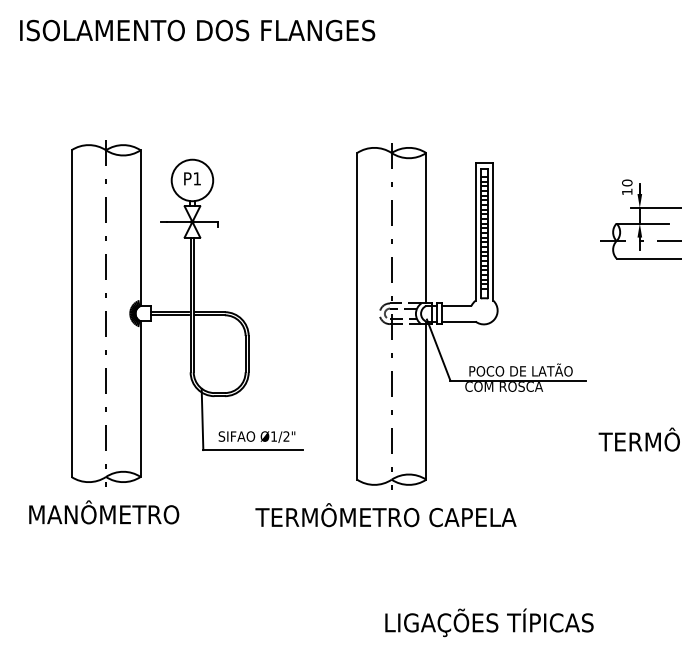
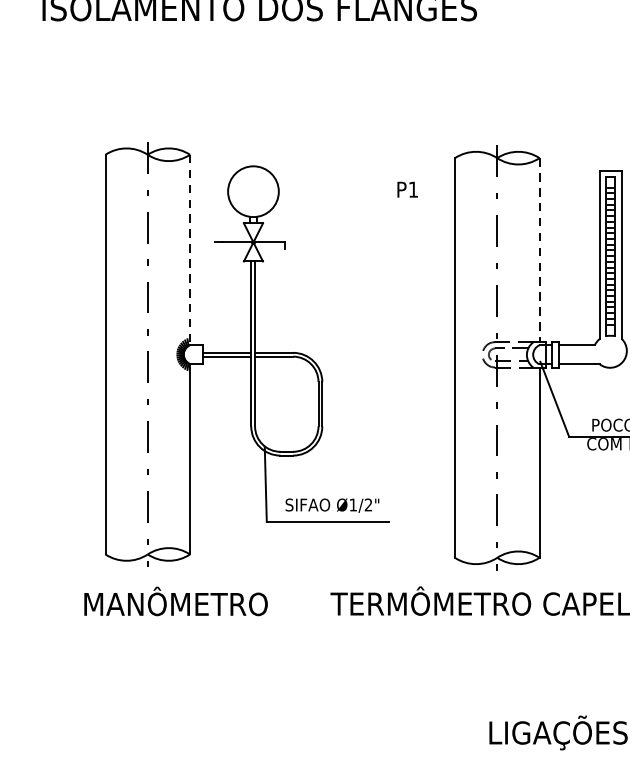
text: (192, 178) -> (407, 189), moved
line: (140, 228) -> (189, 250), solid -> dashed
line: (426, 228) -> (539, 250), solid -> dashed
text: (104, 512) -> (176, 601), moved

